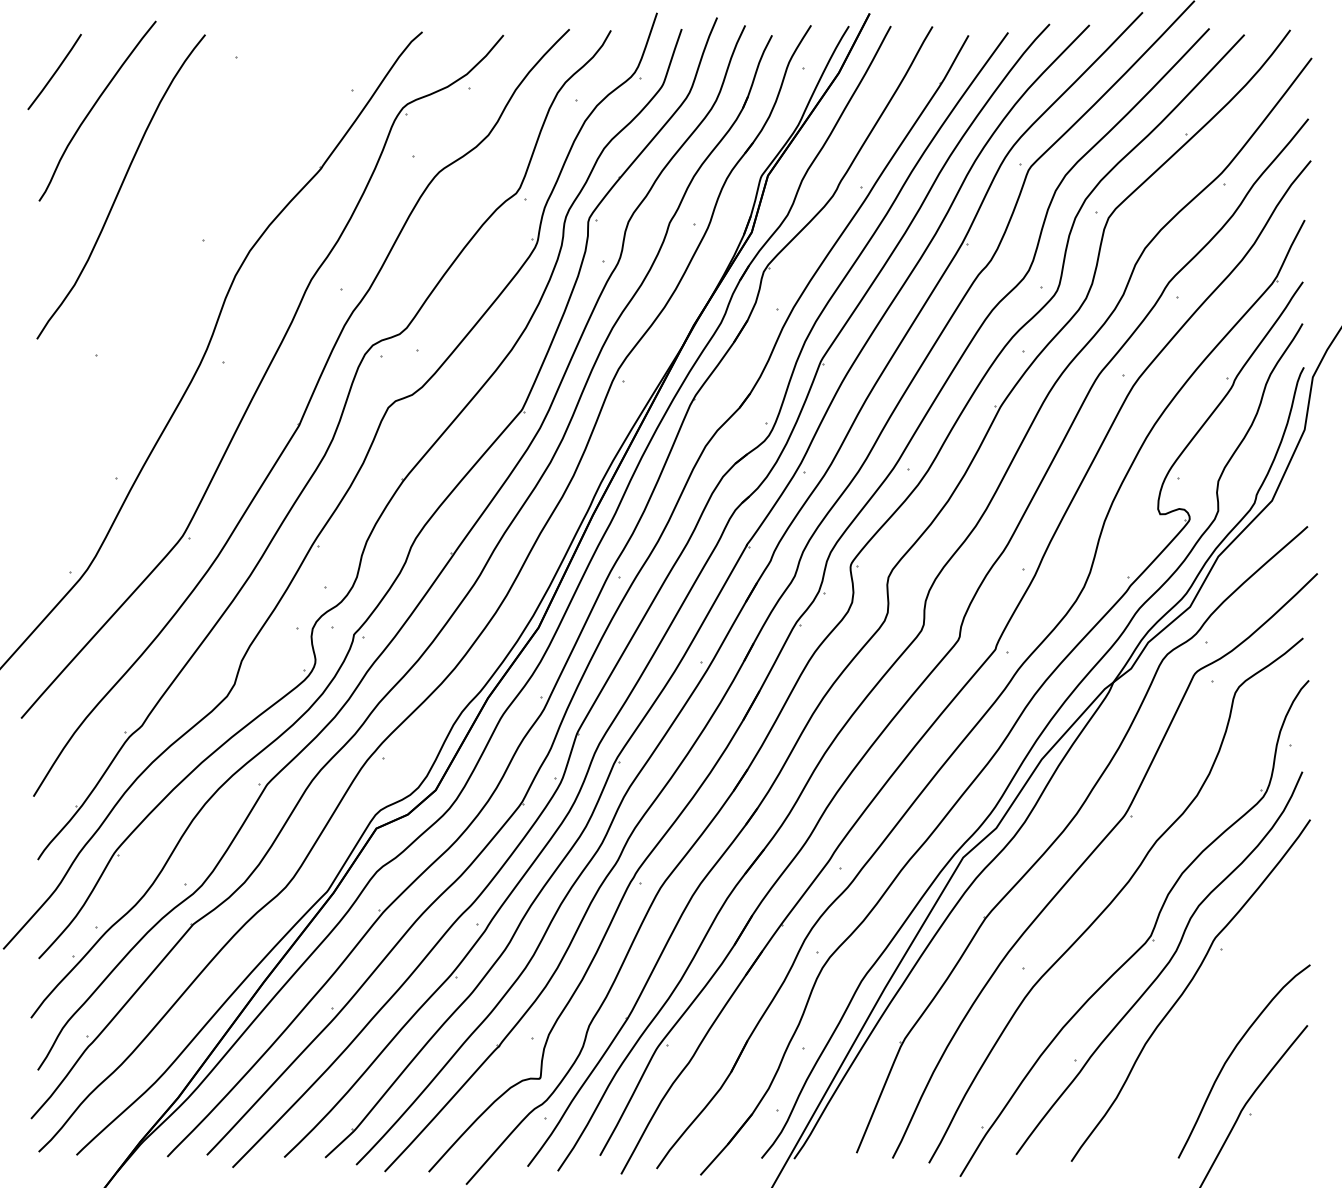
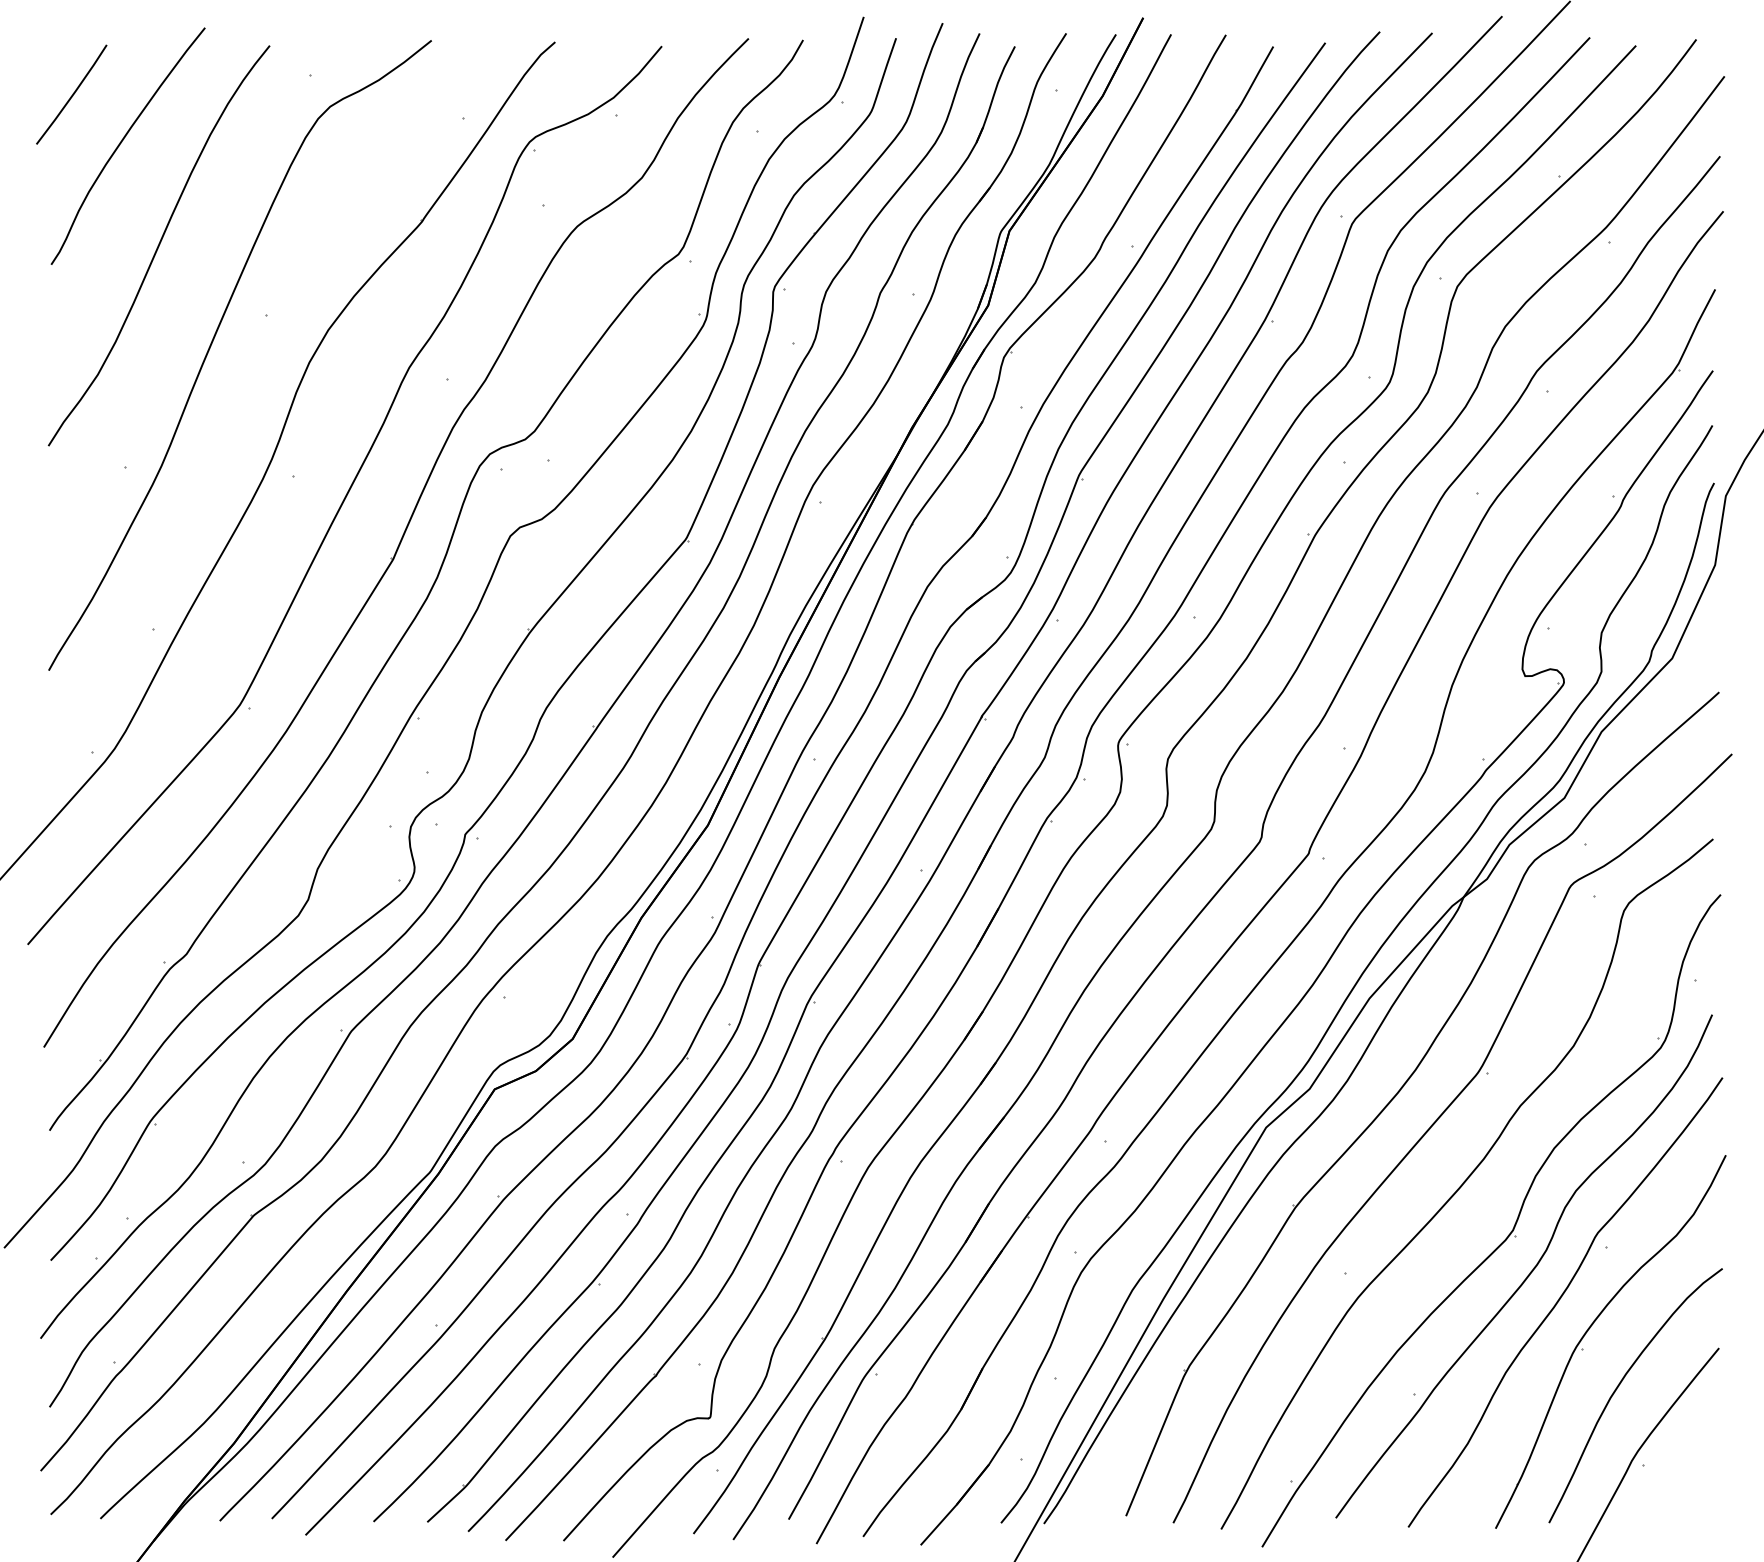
curve: (161, 261) -> (212, 344), added
part: (1209, 1010) -> (1590, 1328), added

